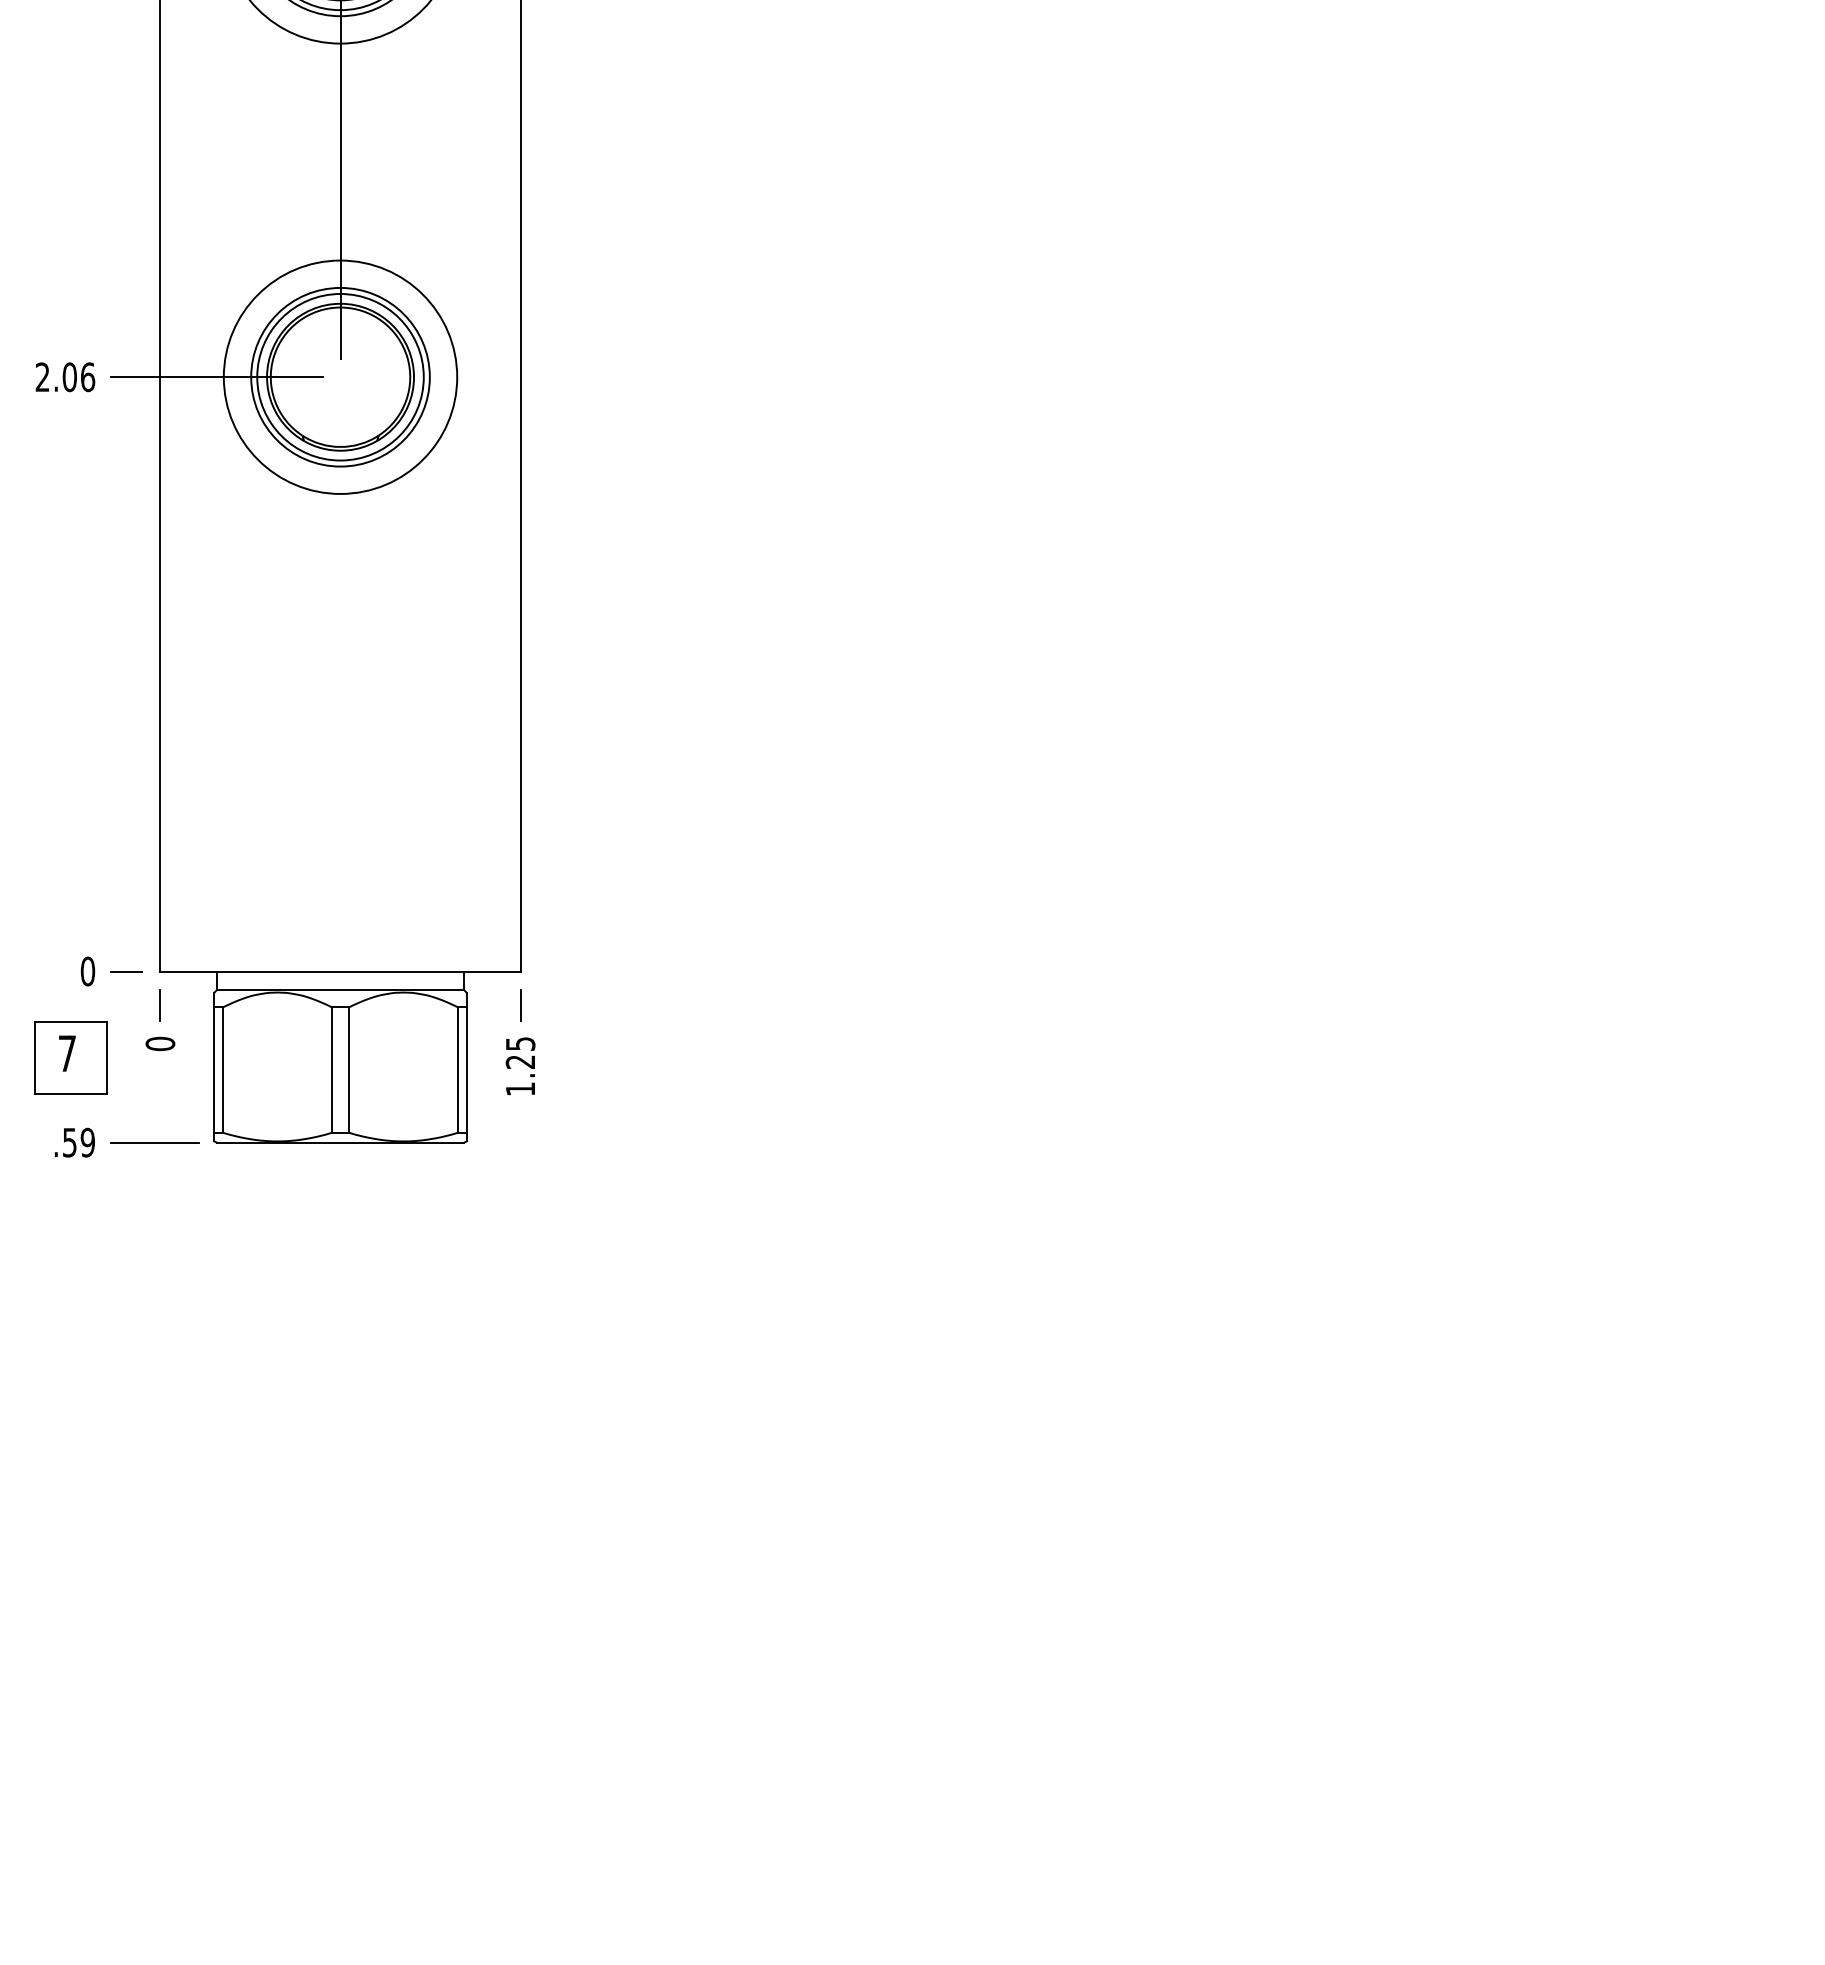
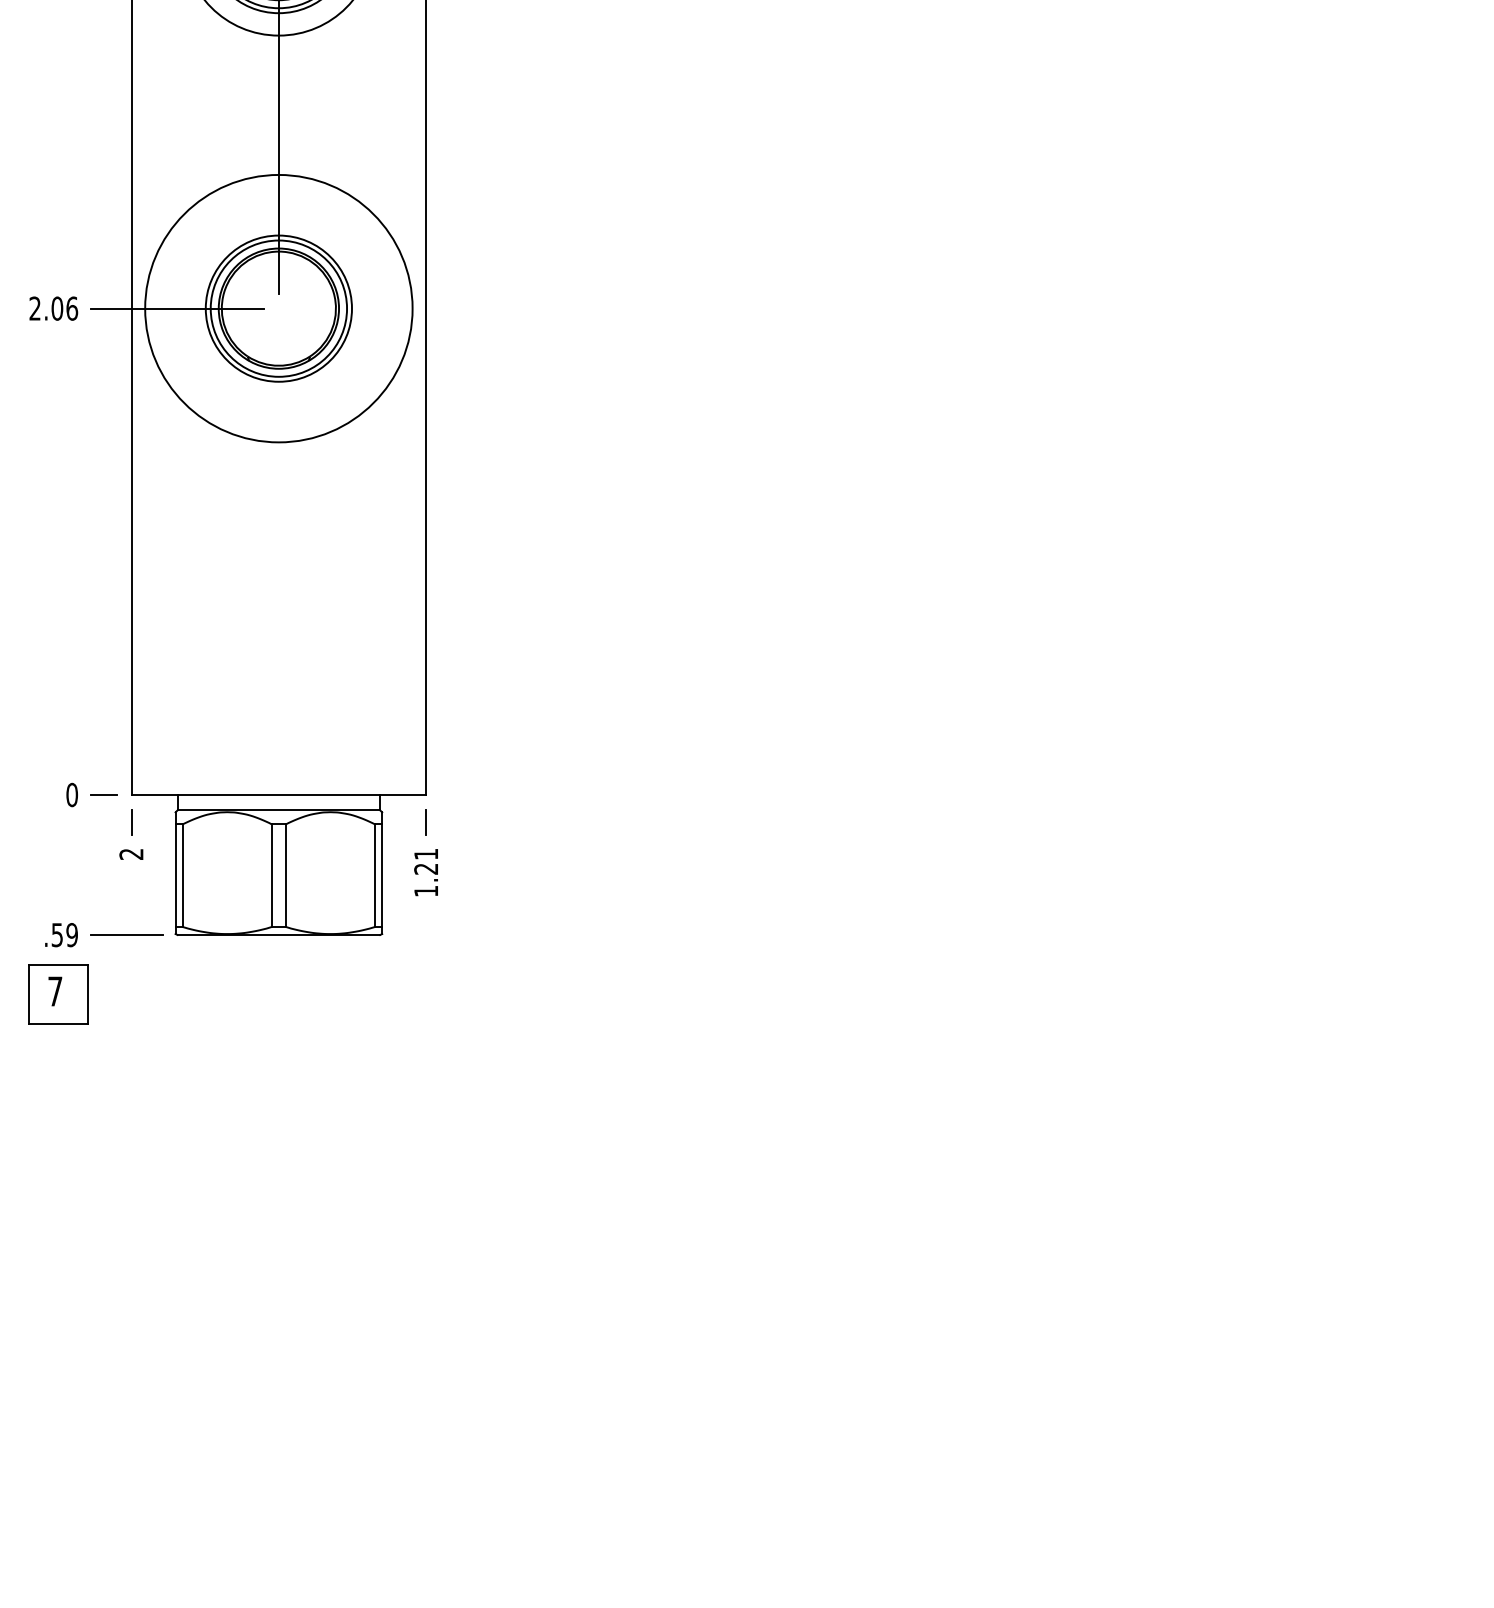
circle: (340, 376) -> (278, 308), size x1.4
text: (160, 1043) -> (131, 853), 0 -> 2
text: (520, 1043) -> (426, 853), 1.25 -> 1.21
part: (70, 1057) -> (57, 994), moved

